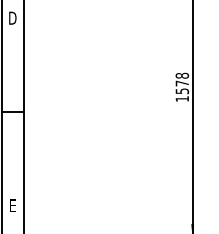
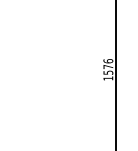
text: (181, 75) -> (107, 61), 1578 -> 1576

